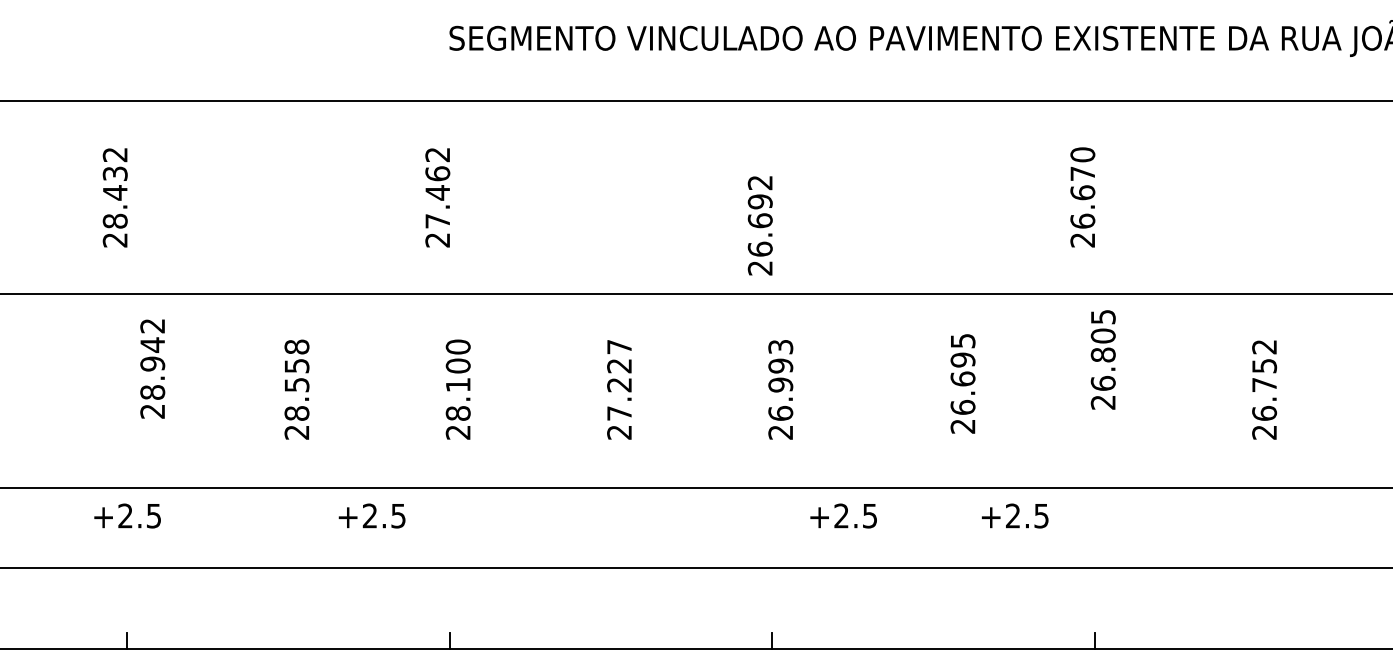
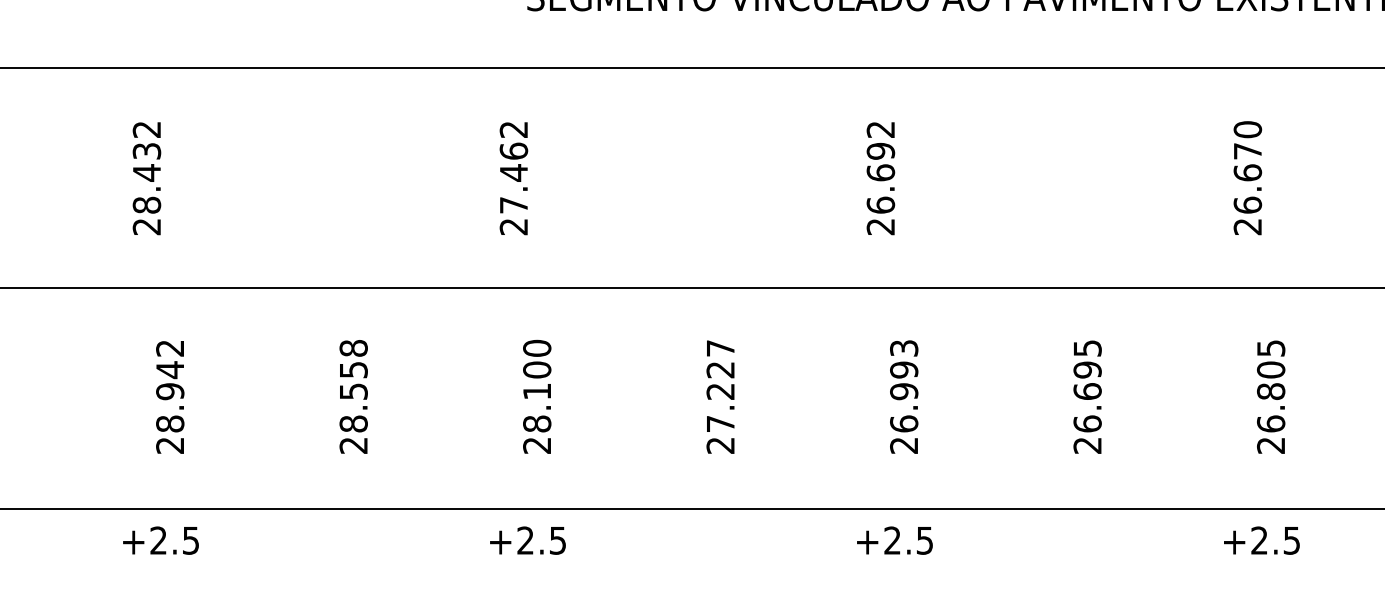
text: (759, 225) -> (879, 178), moved
text: (1102, 359) -> (1270, 396), moved
text: (152, 368) -> (169, 396), moved
text: (962, 383) -> (1087, 396), moved
text: (371, 515) -> (527, 540), moved
text: (843, 515) -> (894, 540), moved
text: (1014, 515) -> (1261, 540), moved

